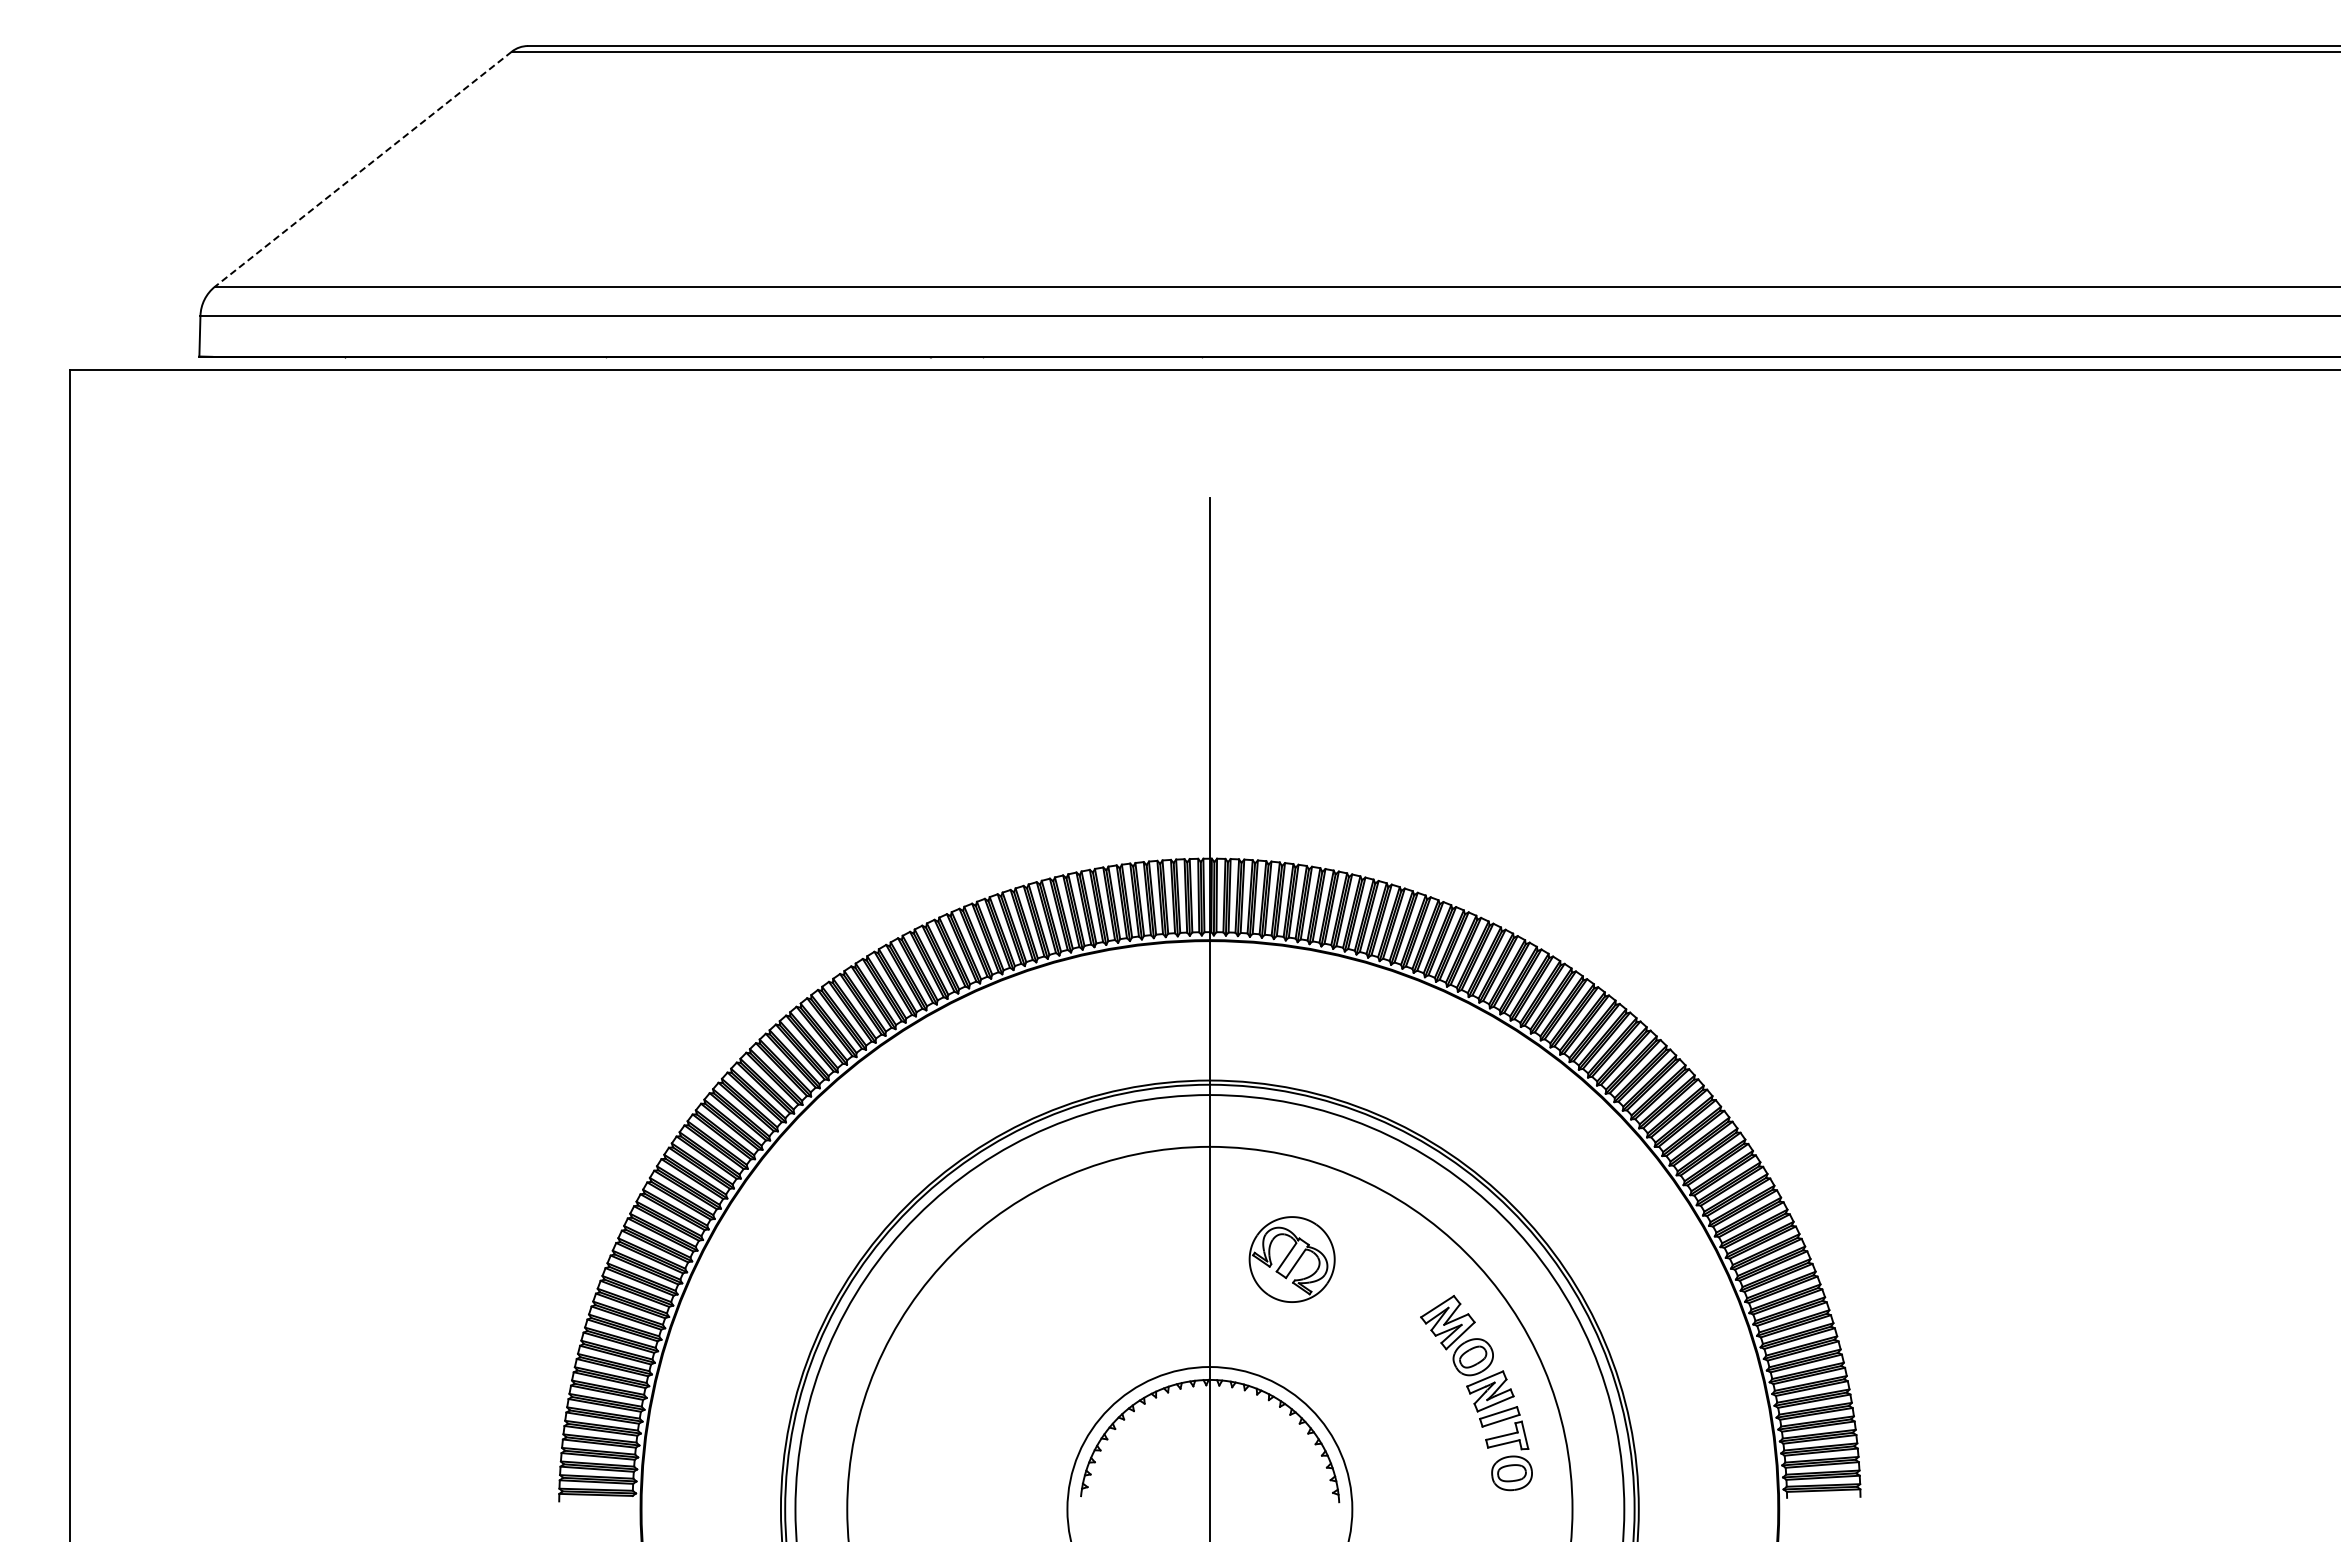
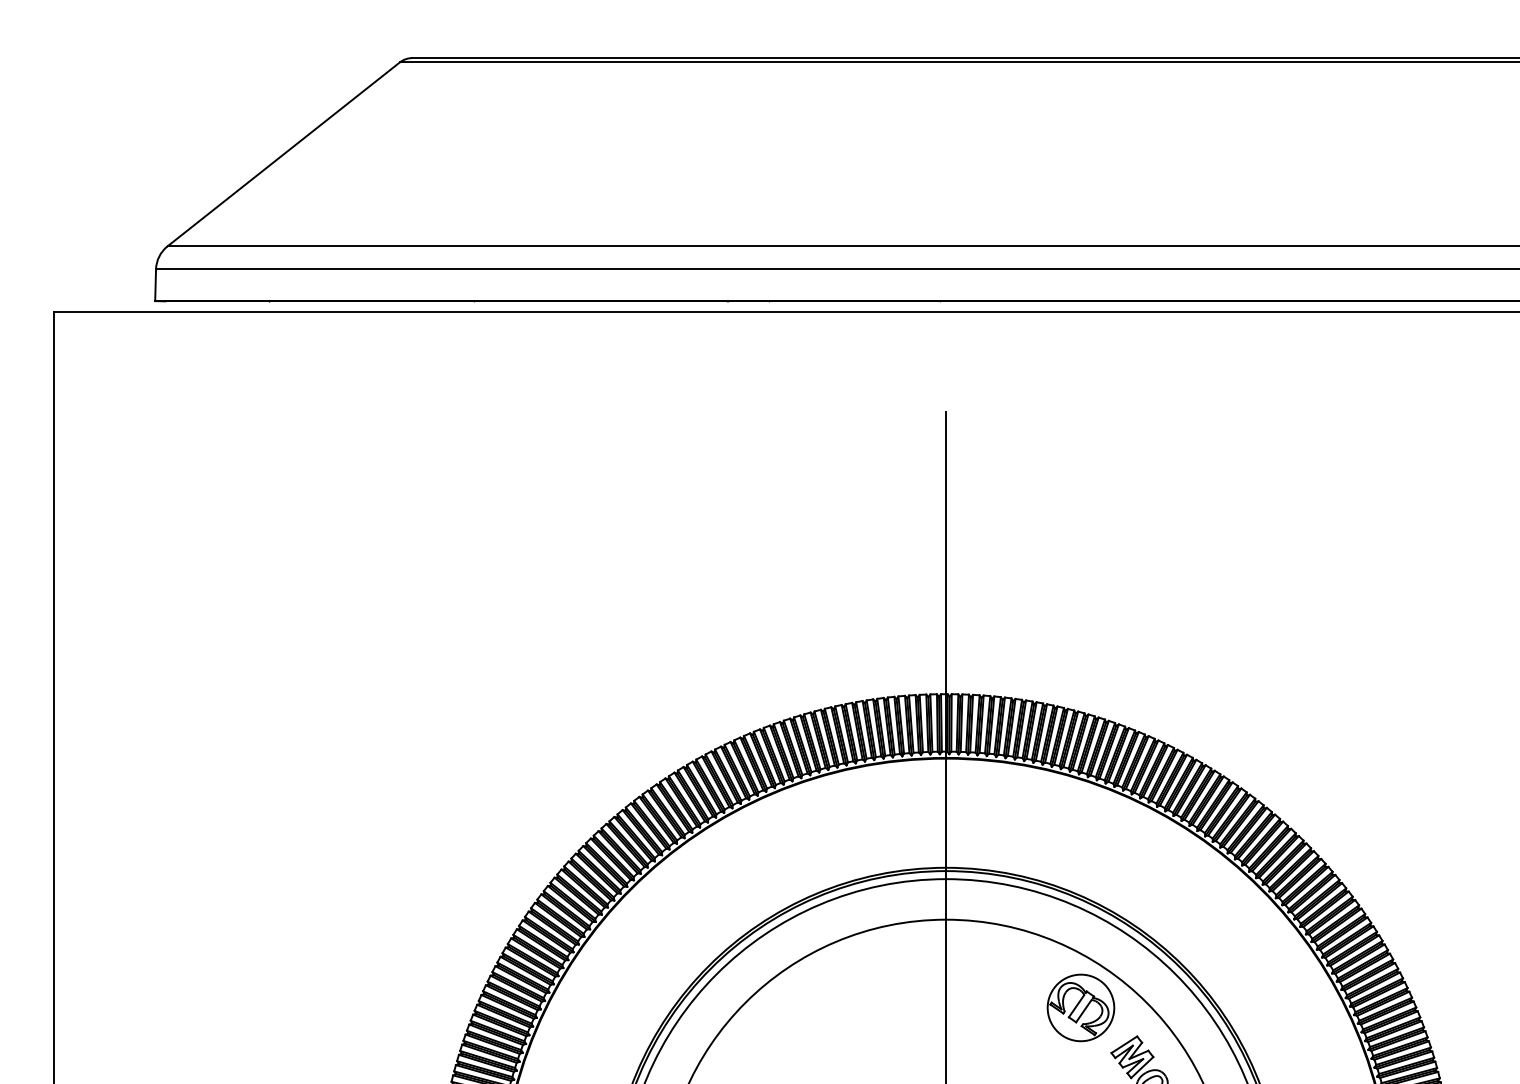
line: (363, 169) -> (283, 154), dashed -> solid
part: (1291, 1259) -> (1080, 1007), moved

